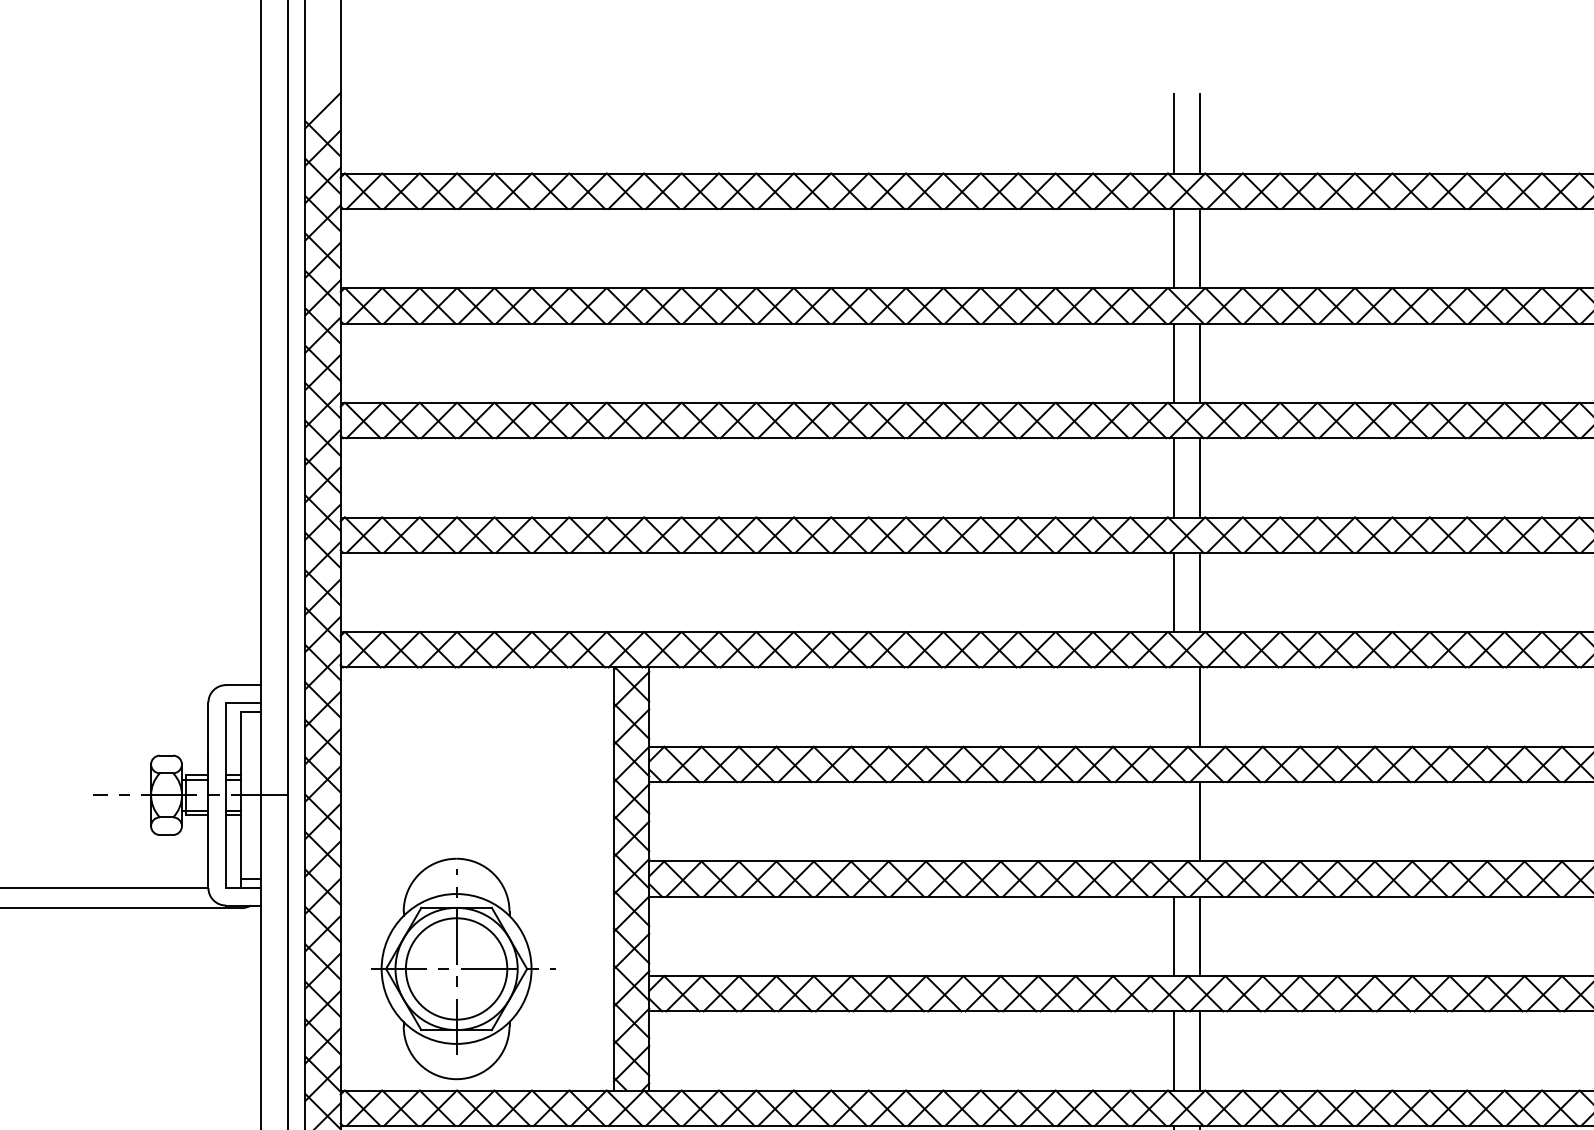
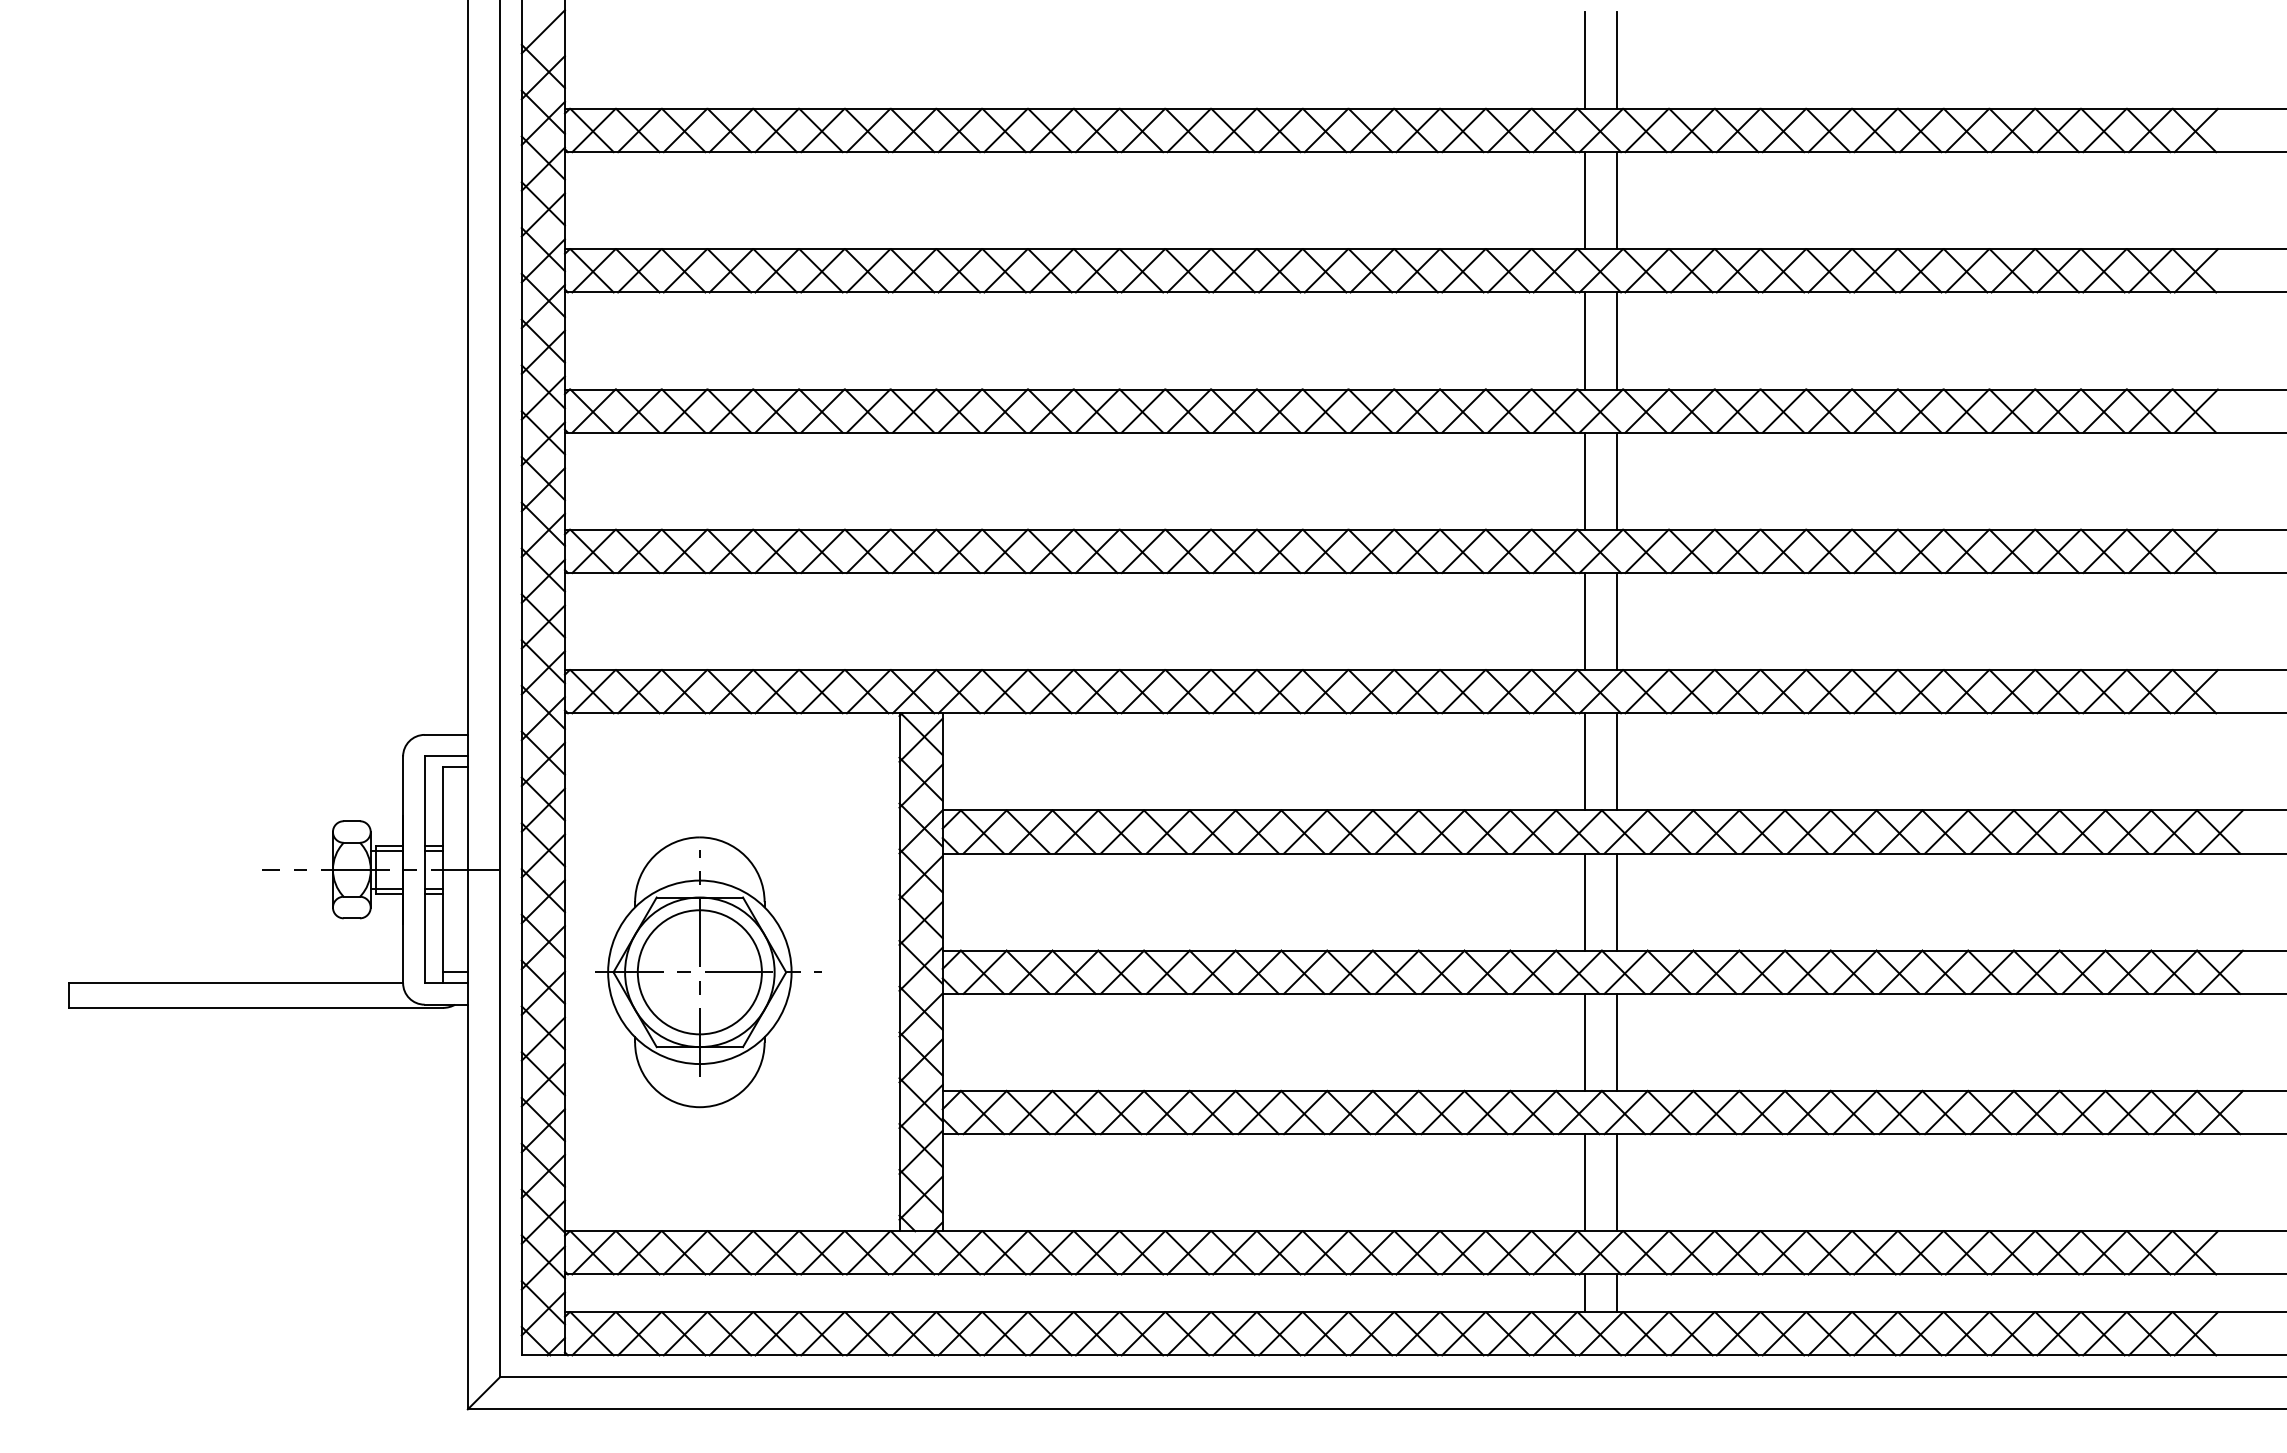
line: (1173, 706) -> (1584, 761), added
line: (1173, 821) -> (1584, 901), added
part: (463, 969) -> (708, 972), moved

